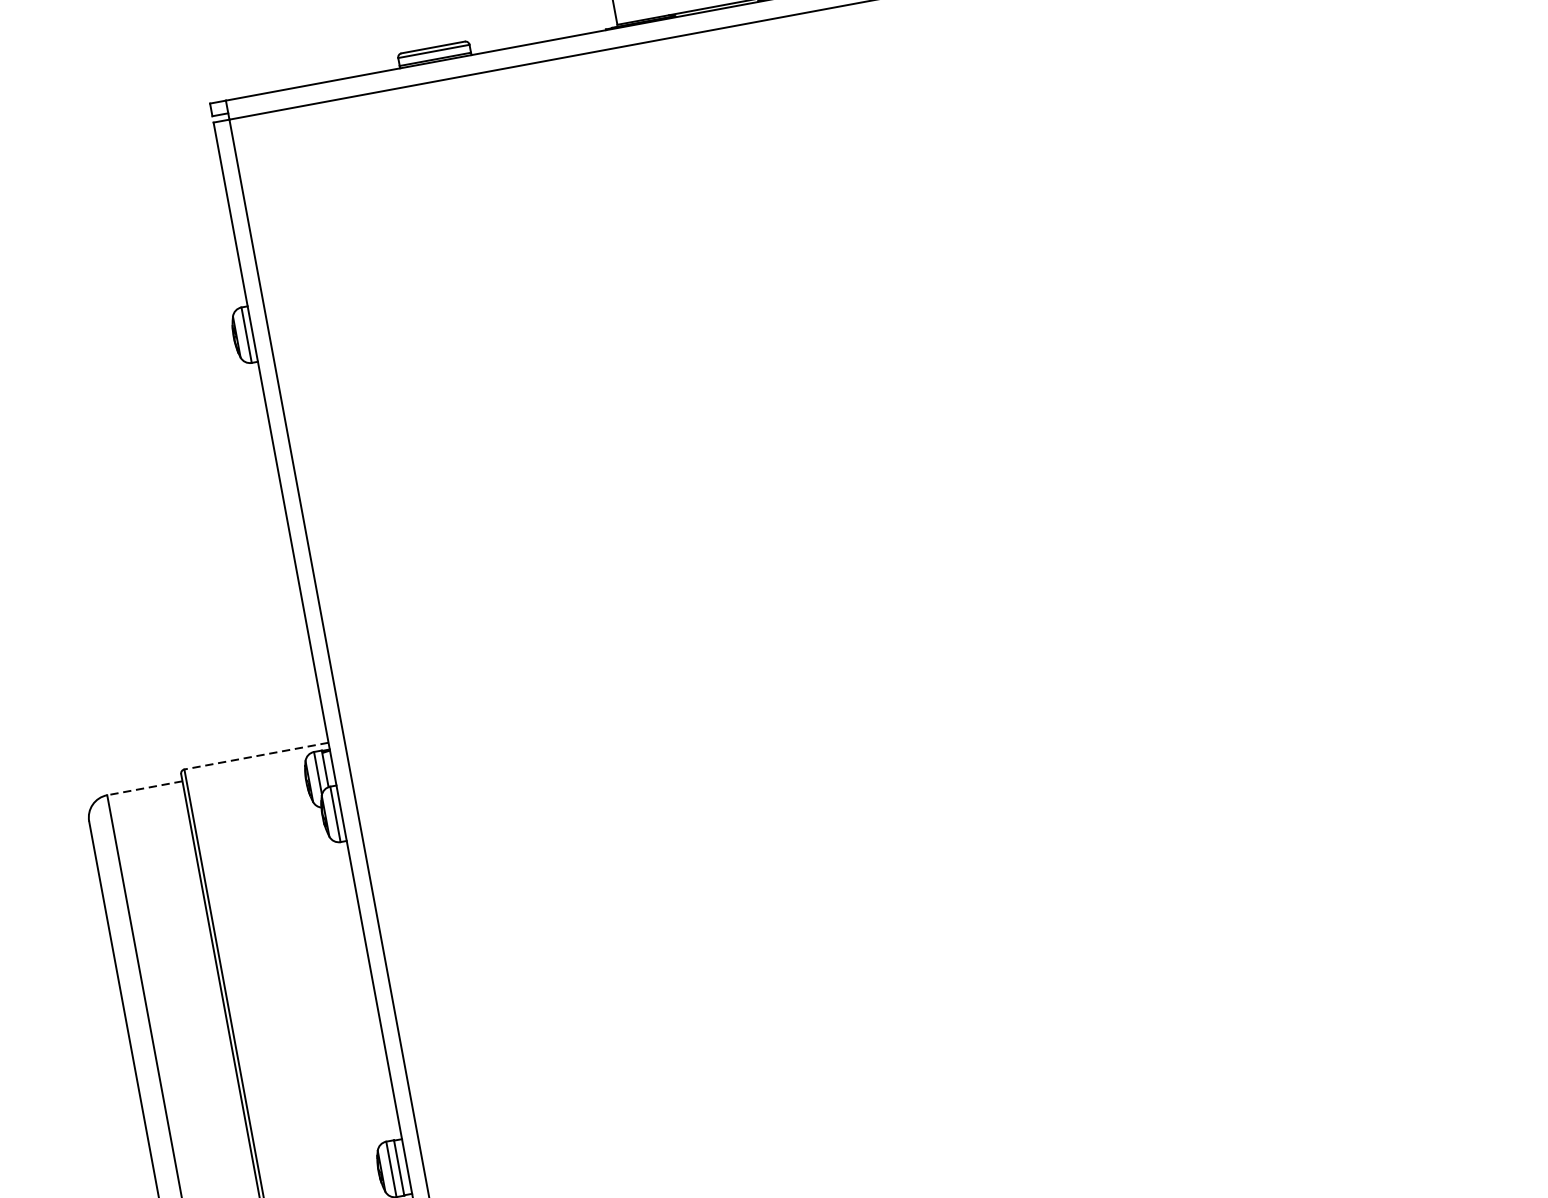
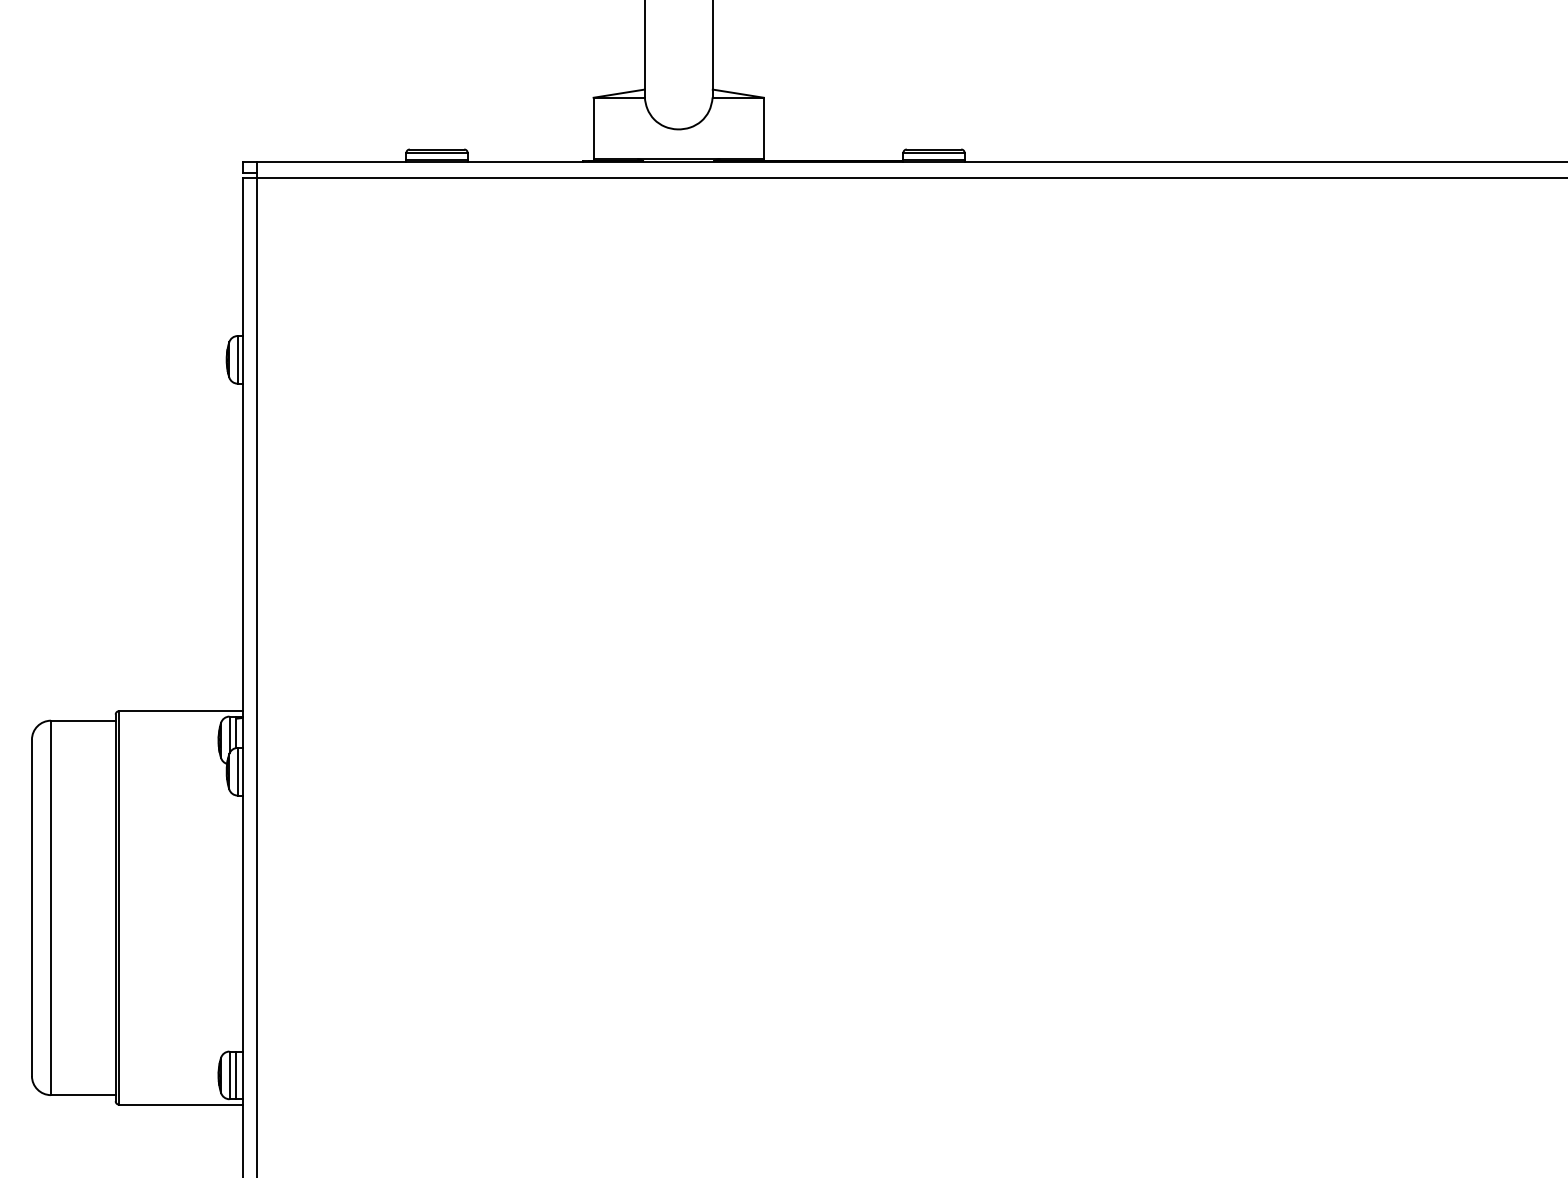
line: (257, 756) -> (181, 711), dashed -> solid
line: (143, 788) -> (82, 720), dashed -> solid

